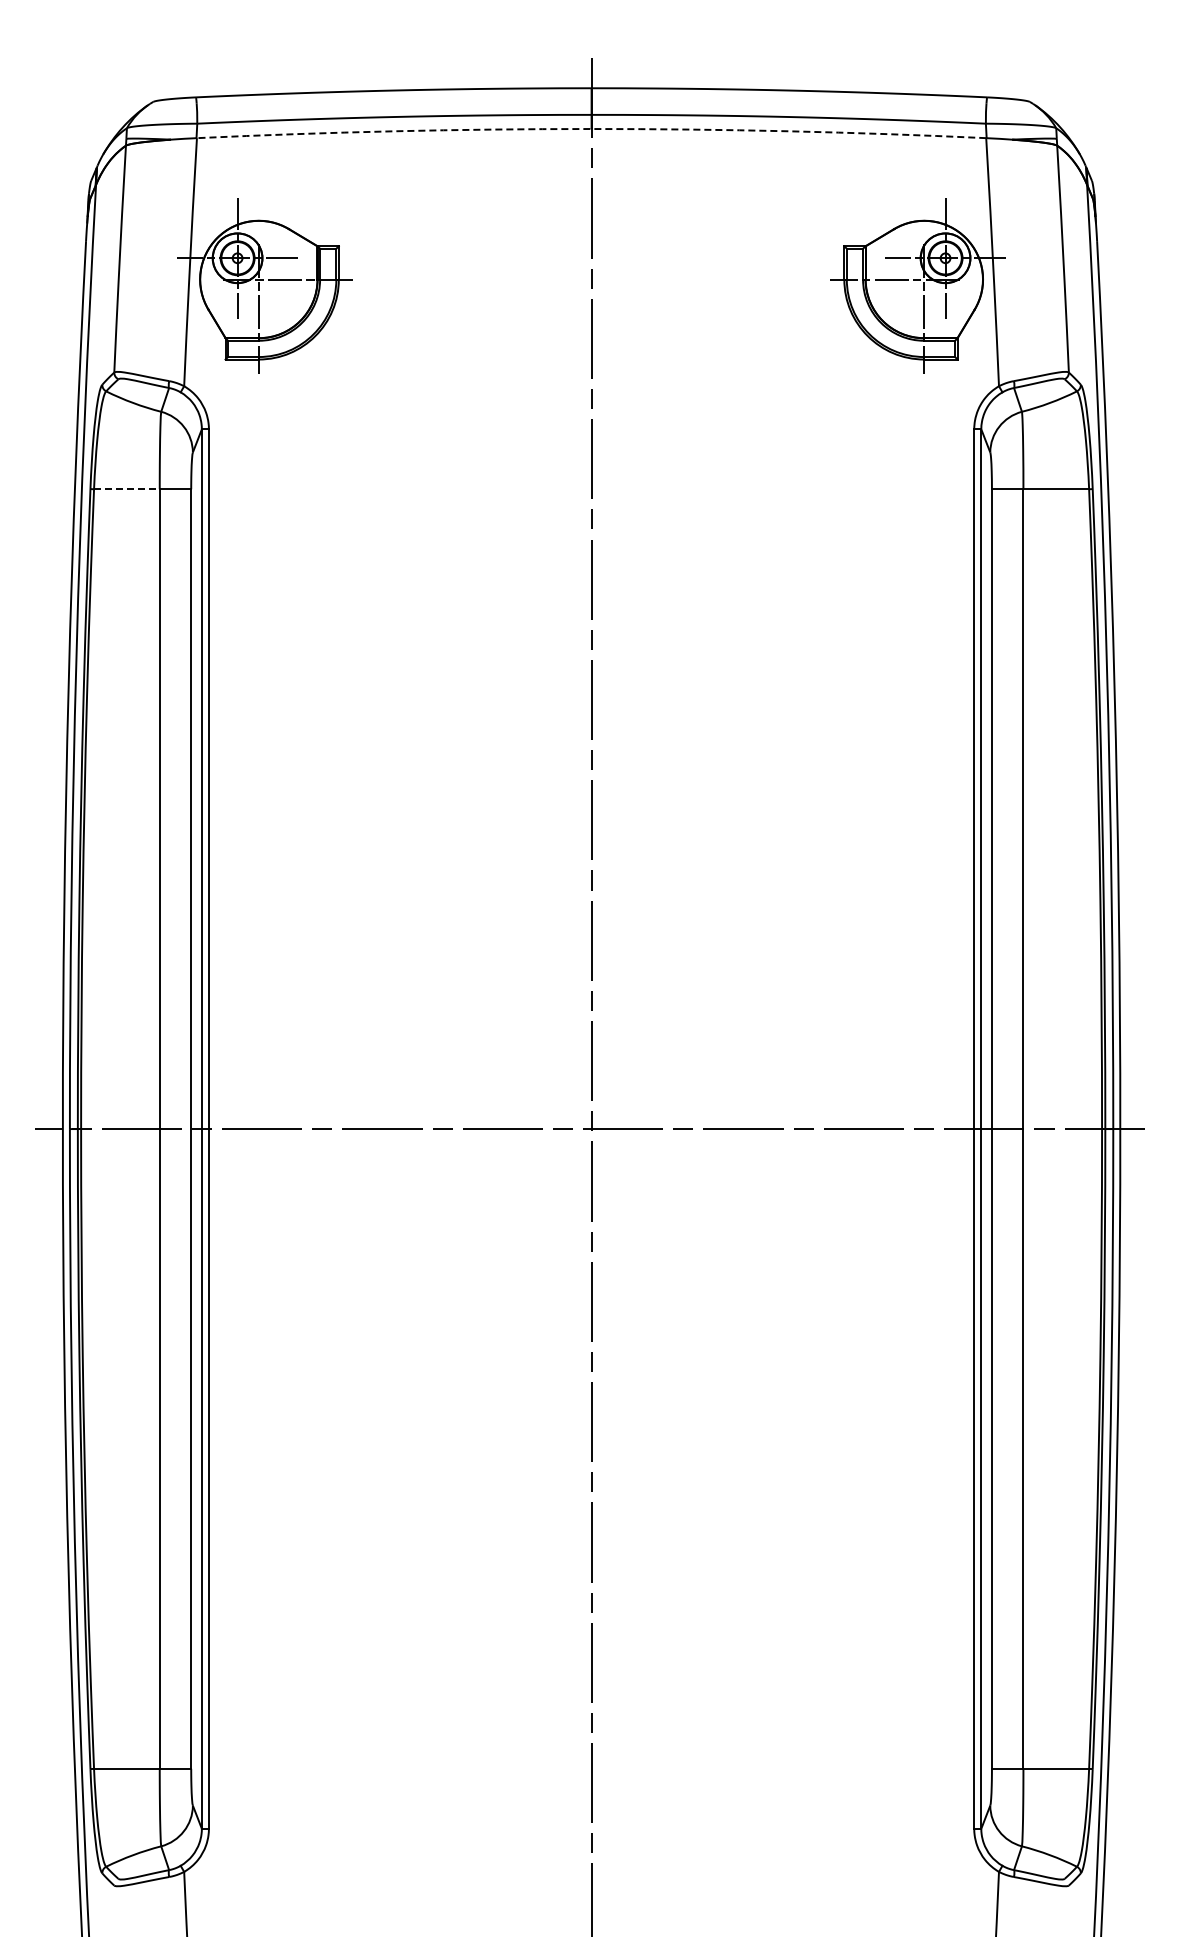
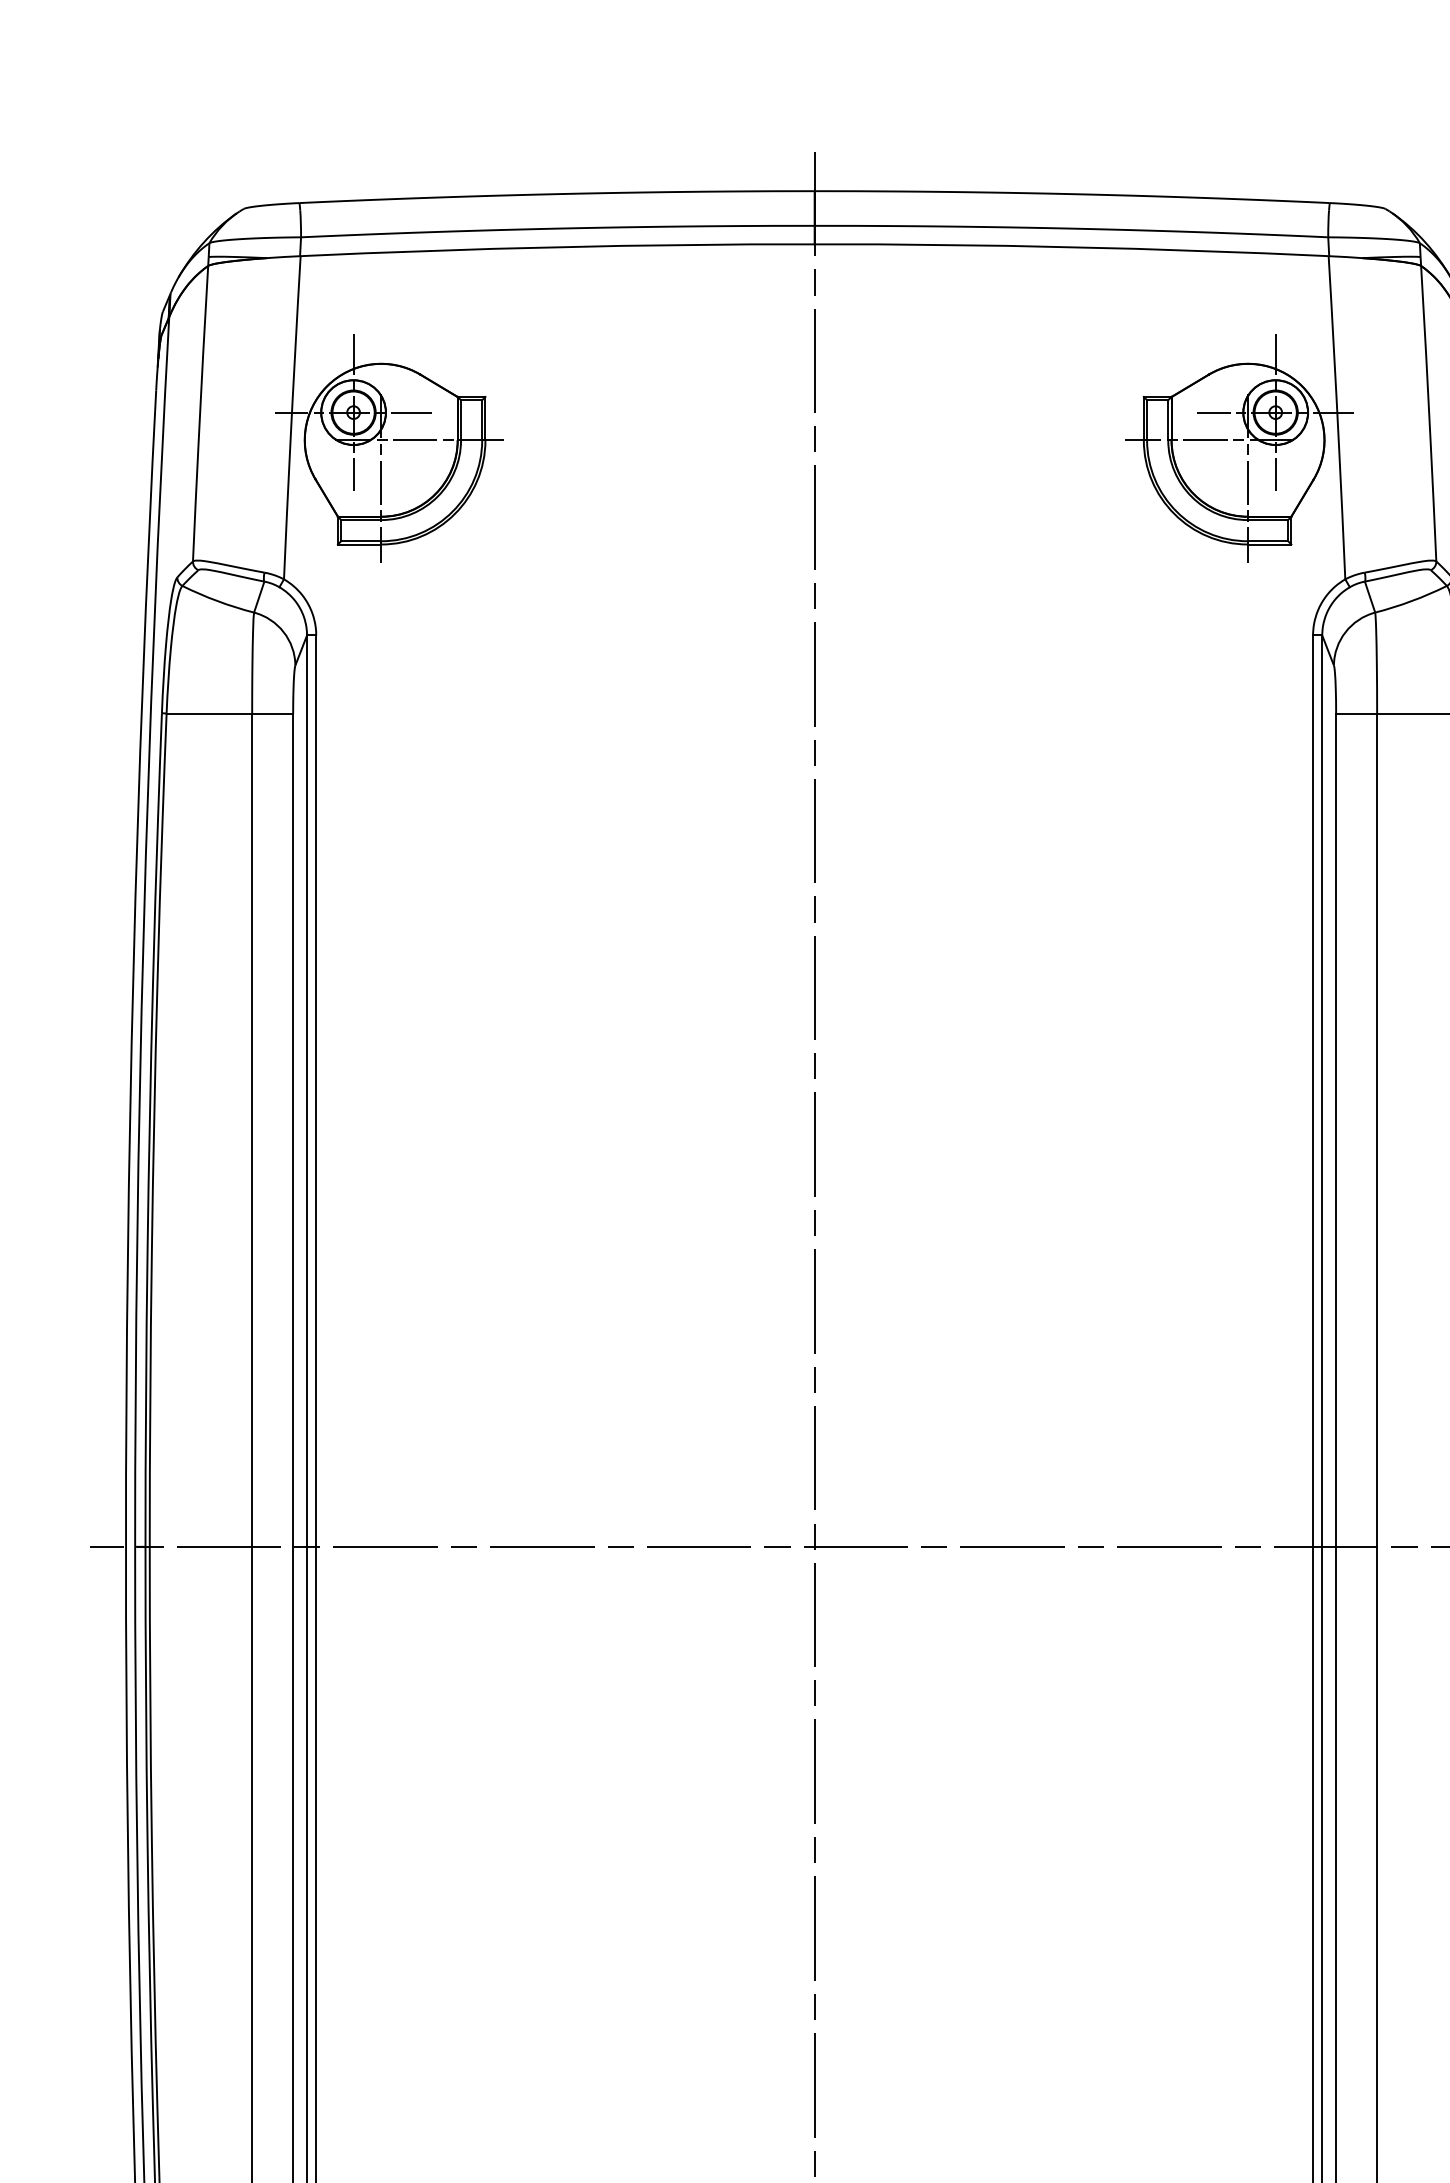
arc: (591, 129) -> (814, 244), dashed -> solid
line: (126, 489) -> (208, 713), dashed -> solid

